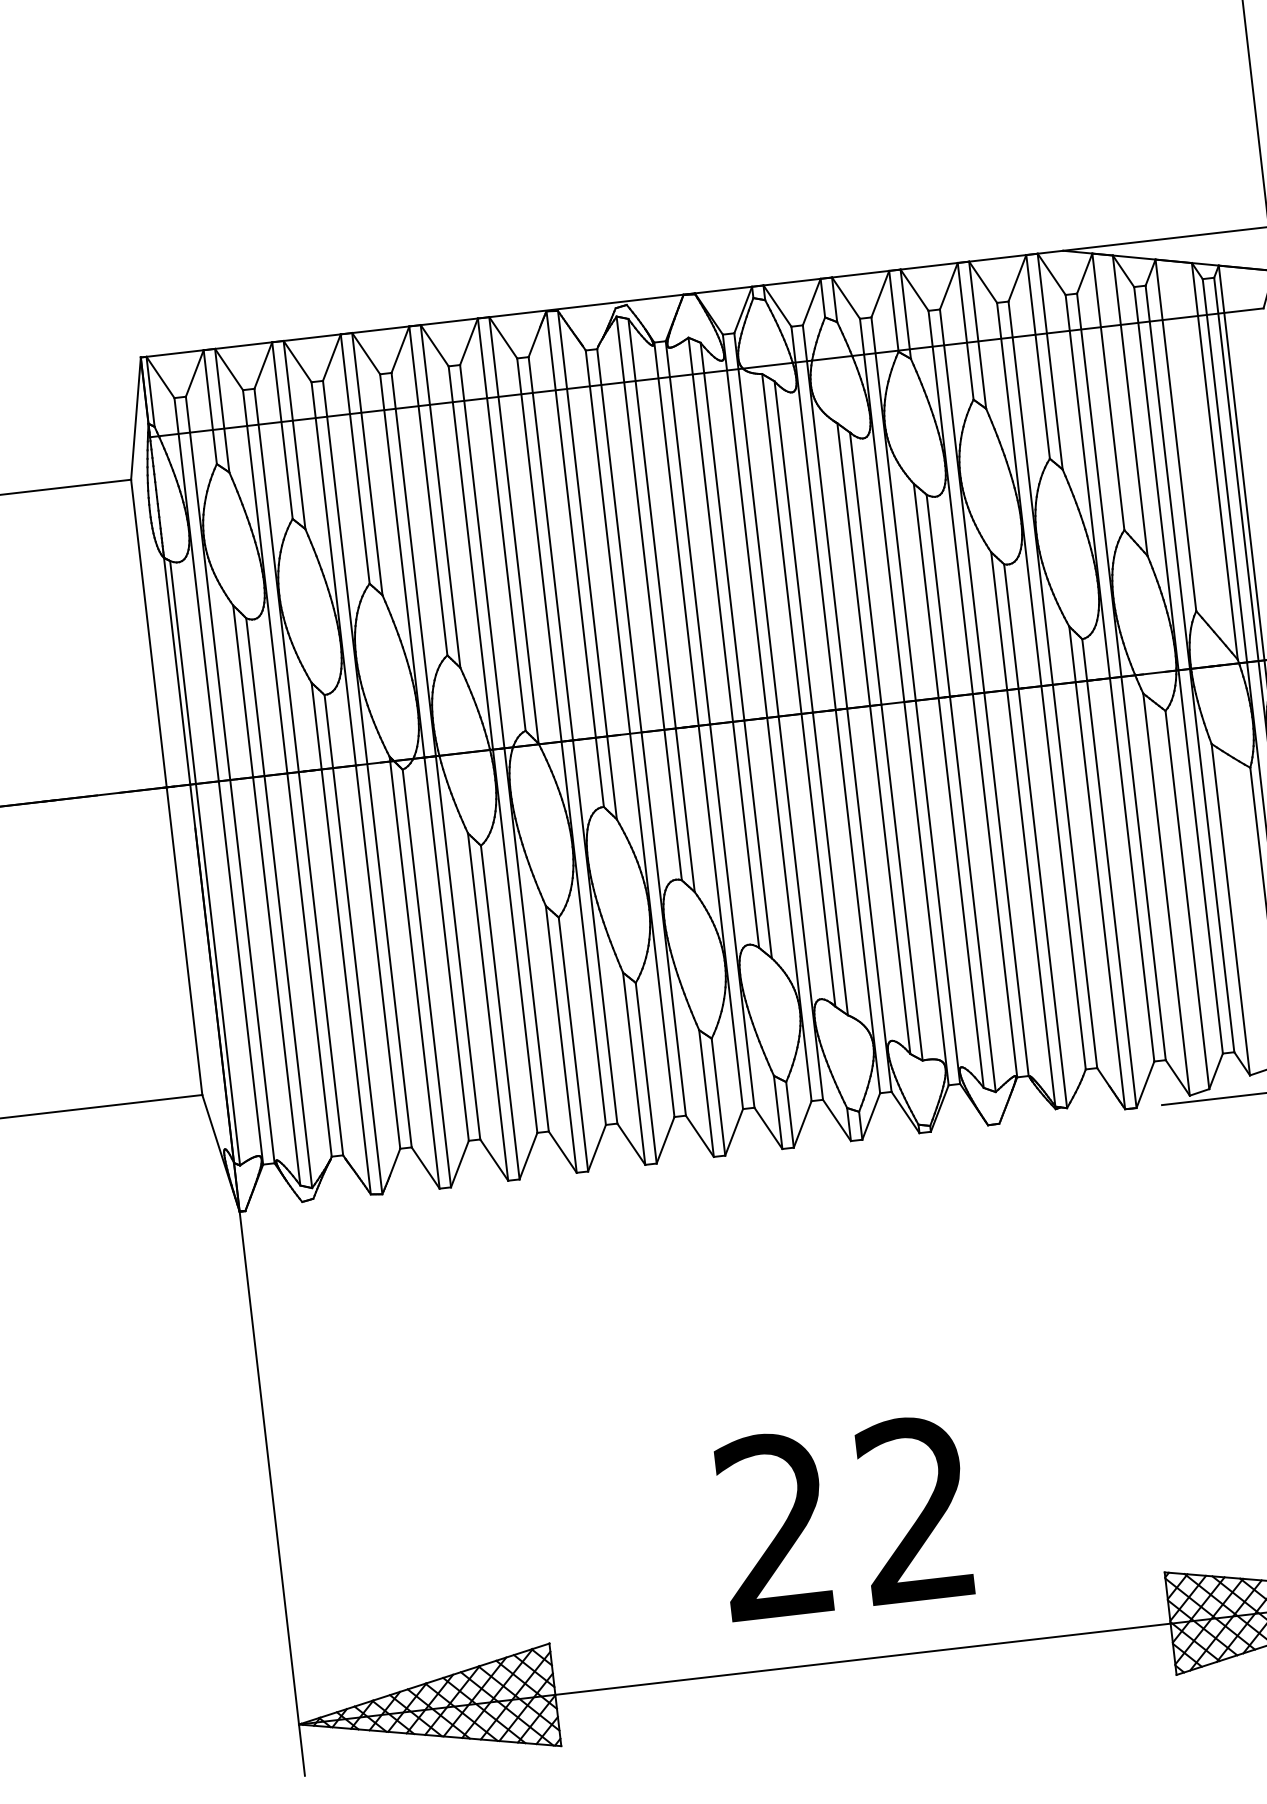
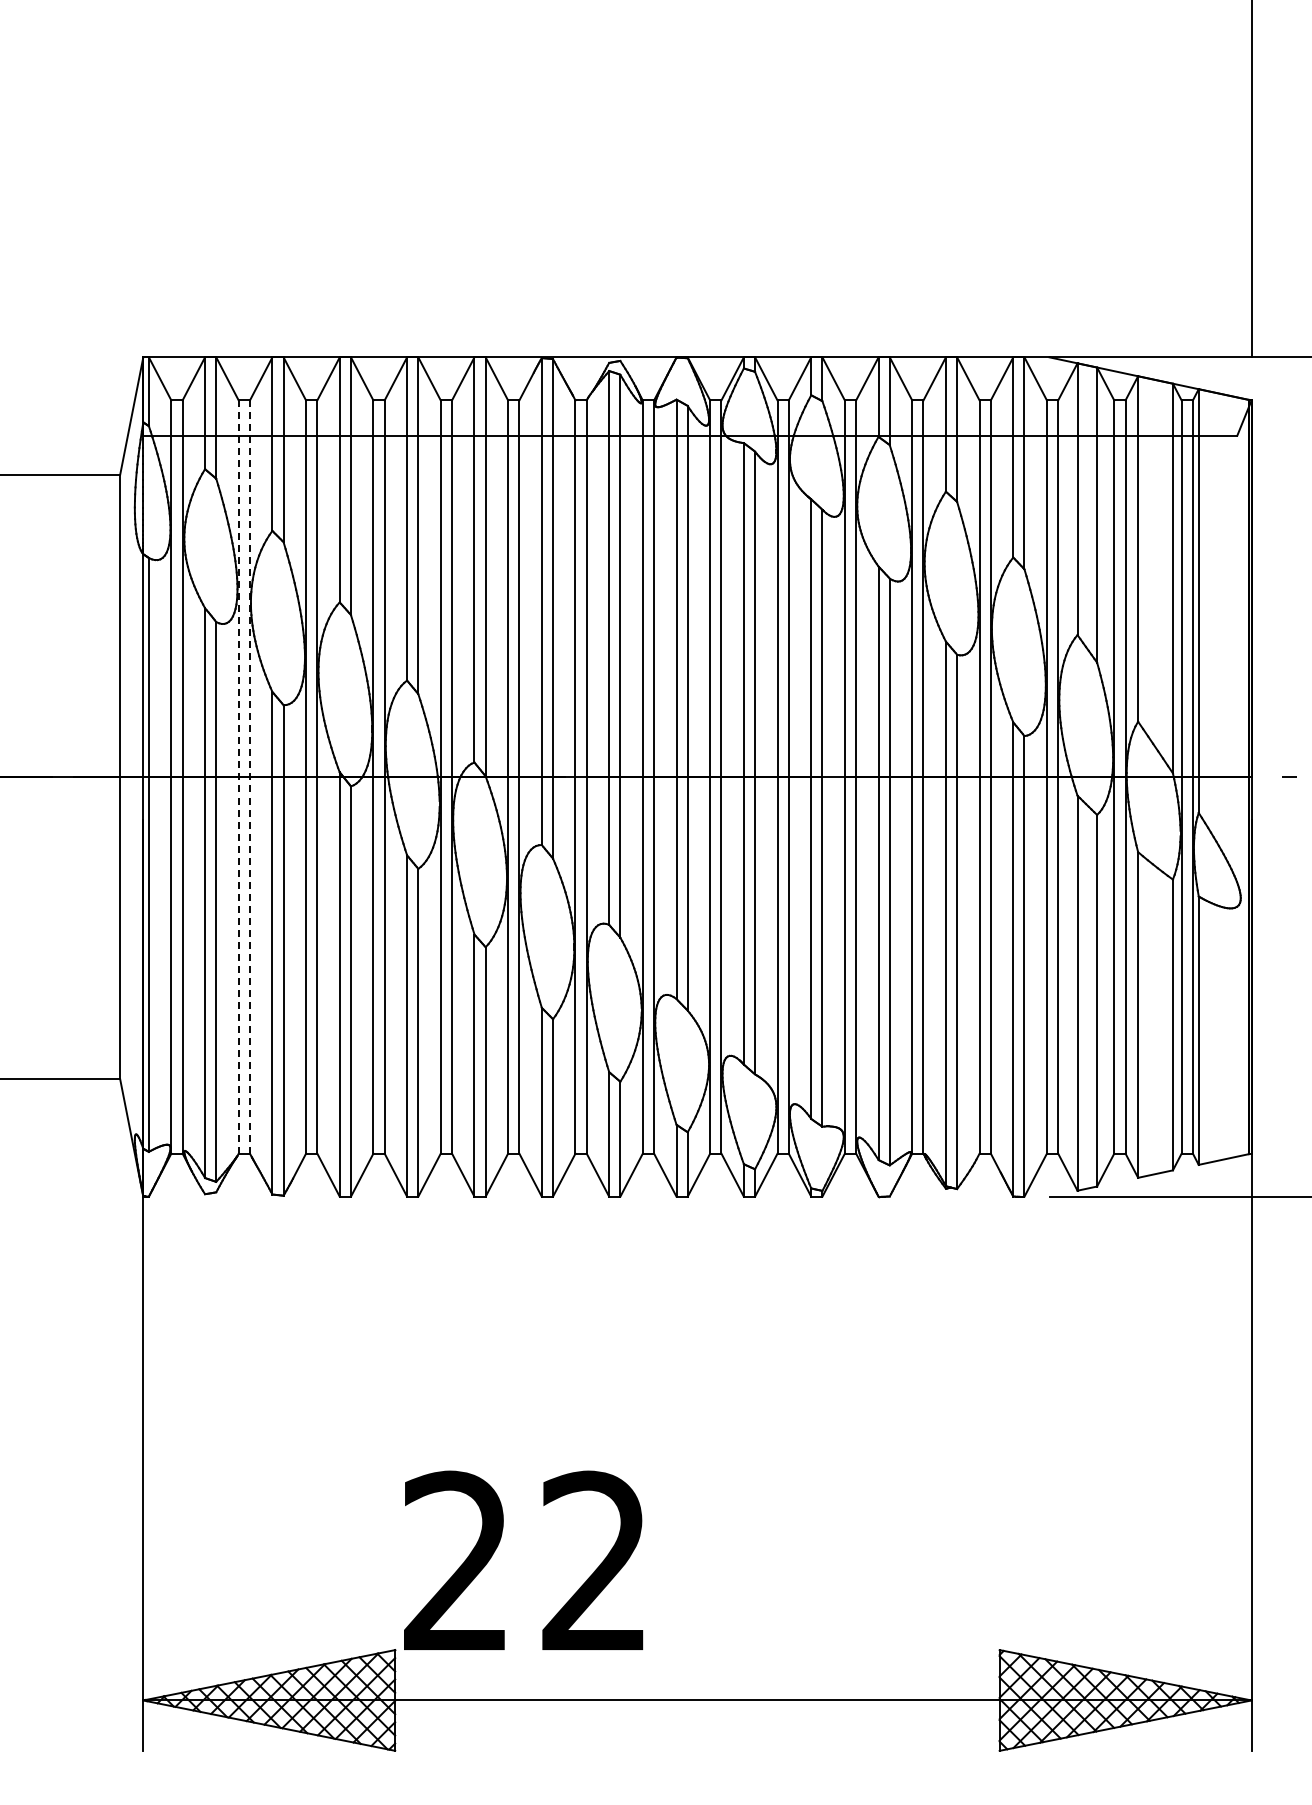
line: (298, 772) -> (249, 777), solid -> dashed
line: (287, 773) -> (238, 777), solid -> dashed
text: (843, 1516) -> (523, 1559), moved

